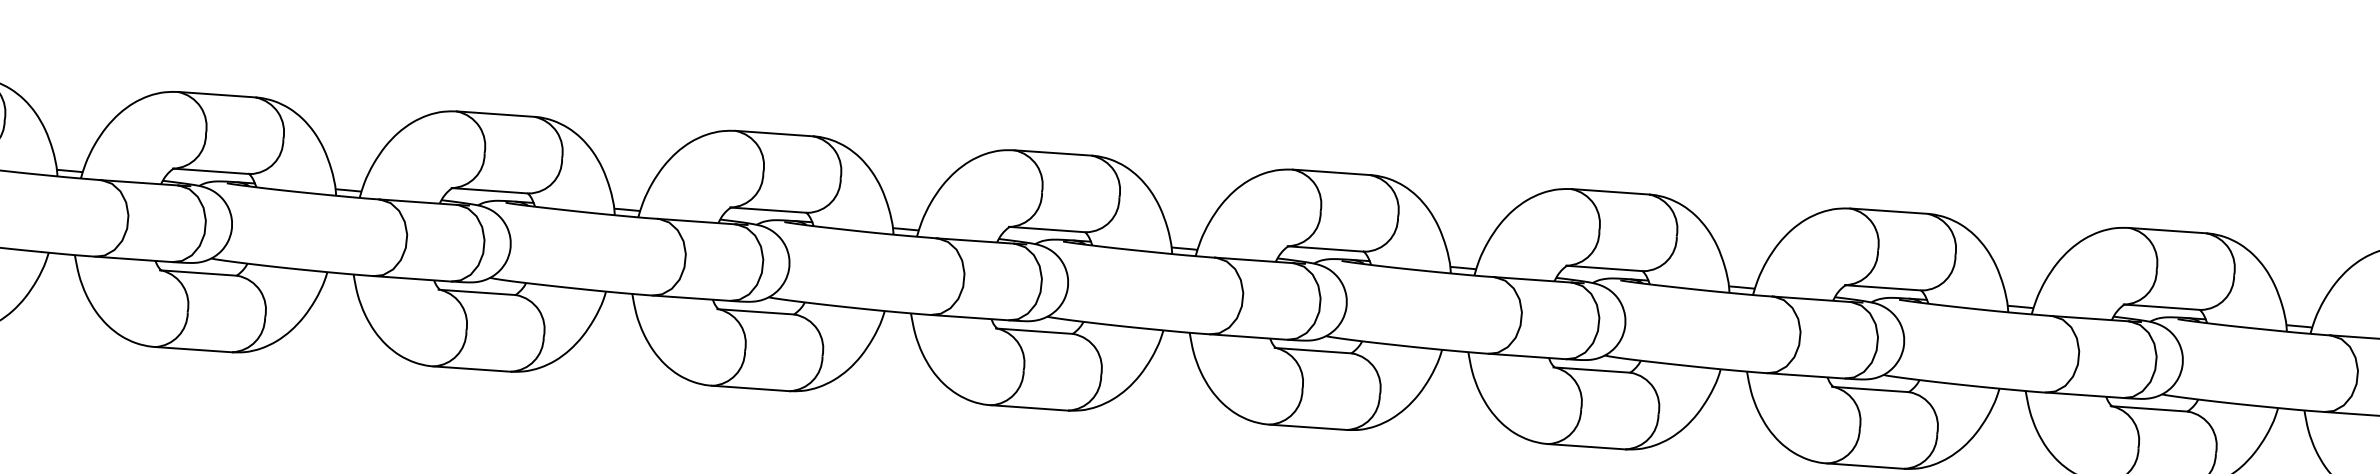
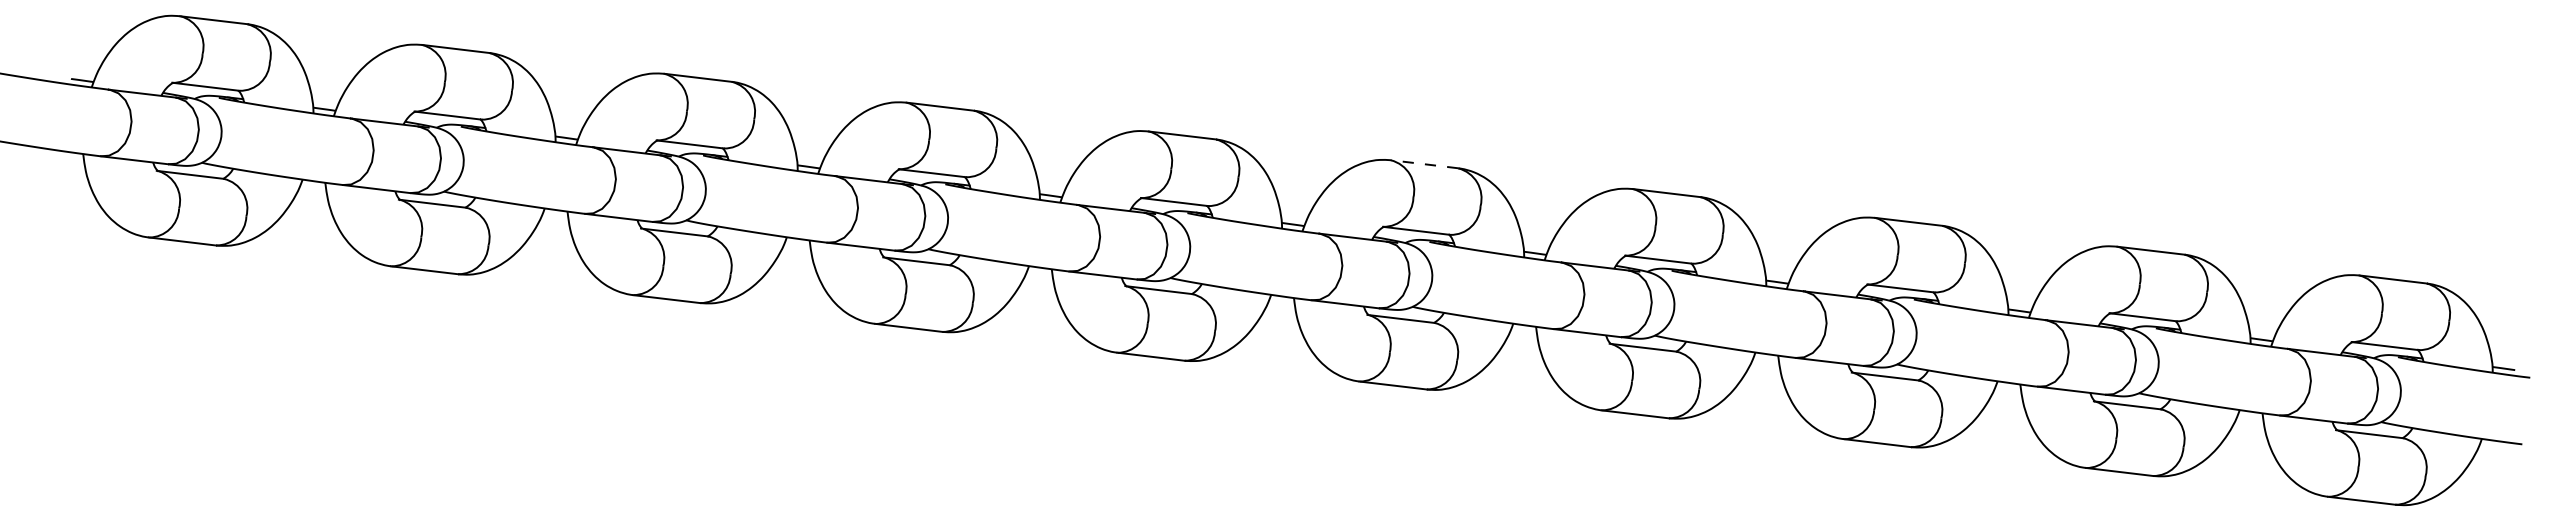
line: (1331, 172) -> (1424, 164), solid -> dashed

